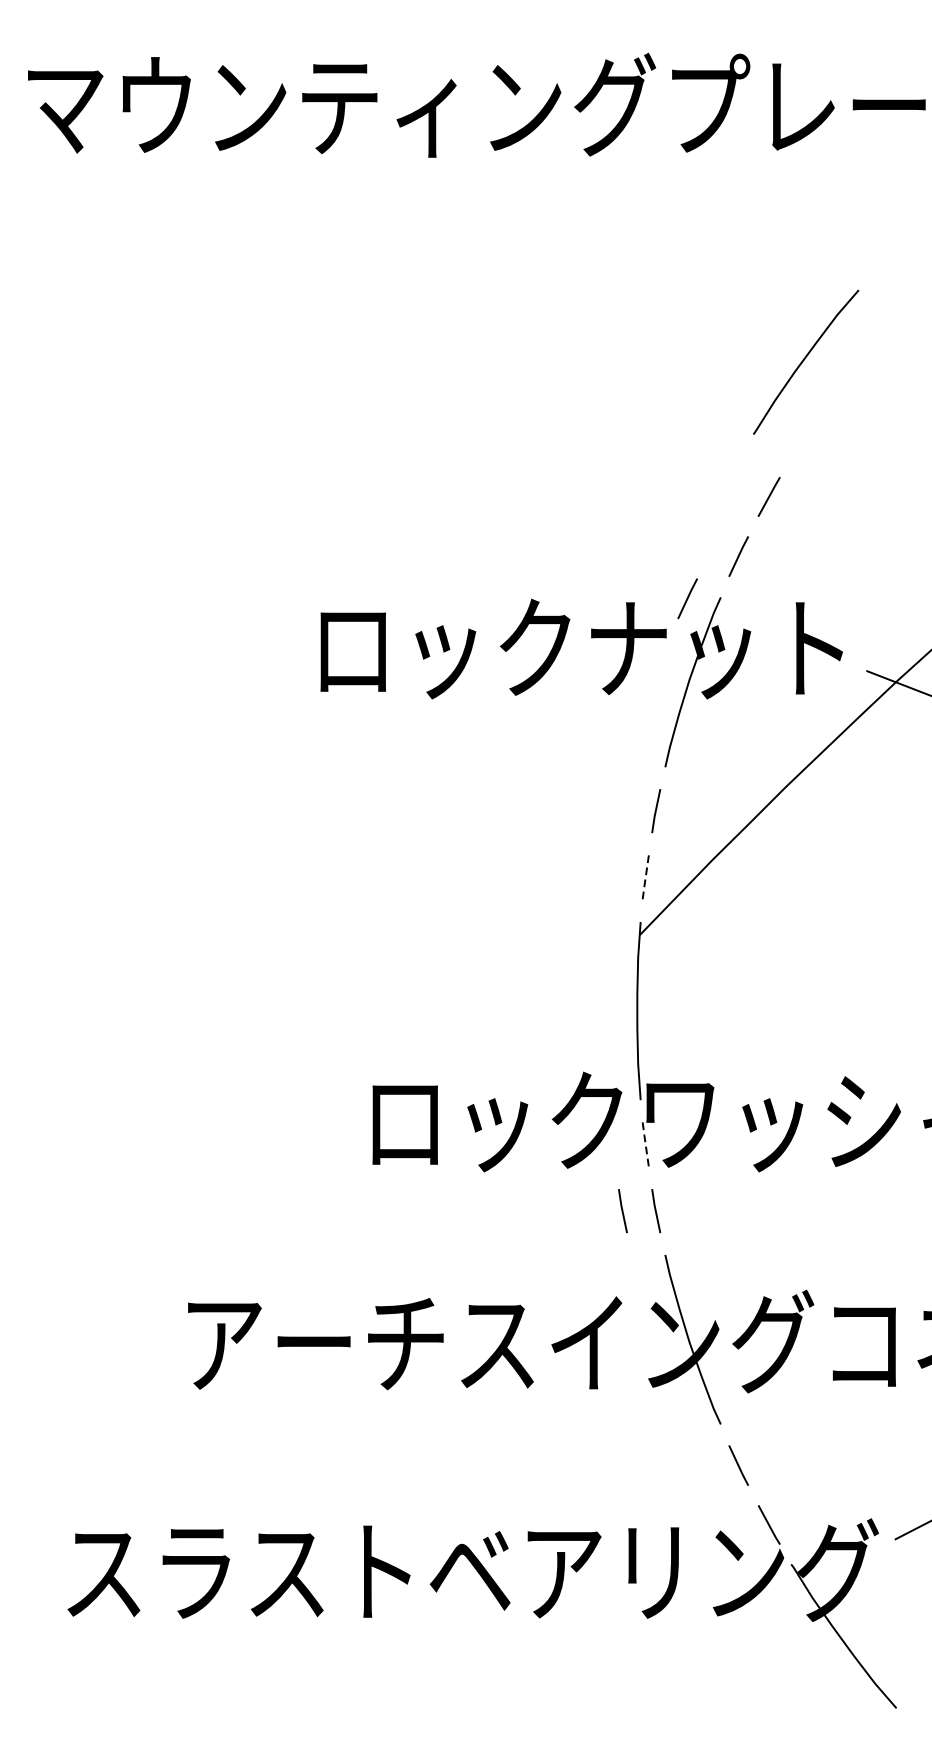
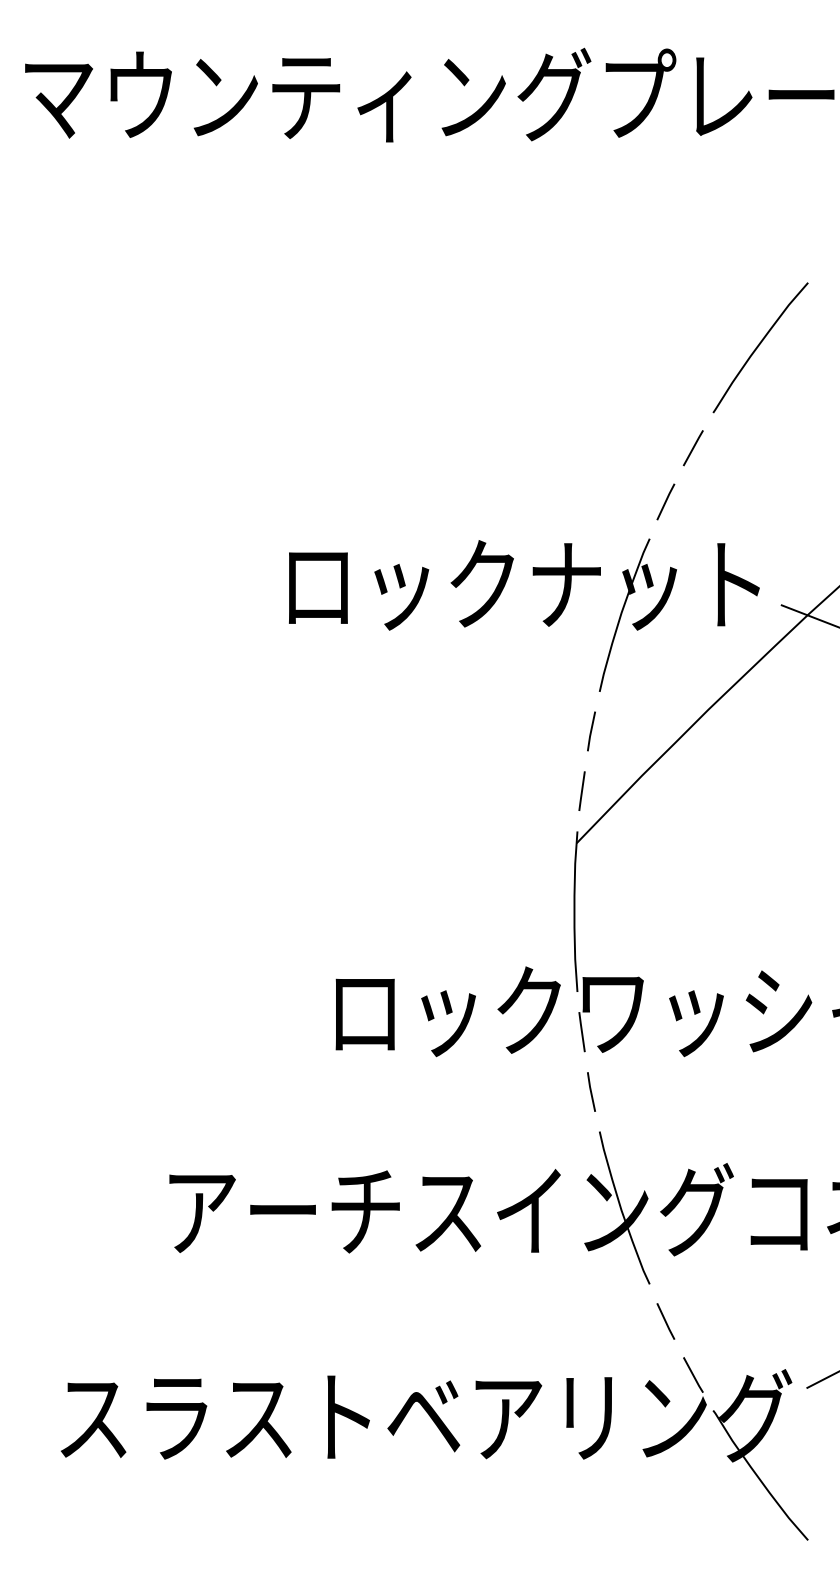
curve: (804, 360) -> (759, 346), moved
line: (687, 598) -> (619, 539), removed
line: (645, 878) -> (581, 792), dashed -> solid
line: (645, 1143) -> (581, 1031), dashed -> solid
line: (622, 1210) -> (561, 1091), removed

